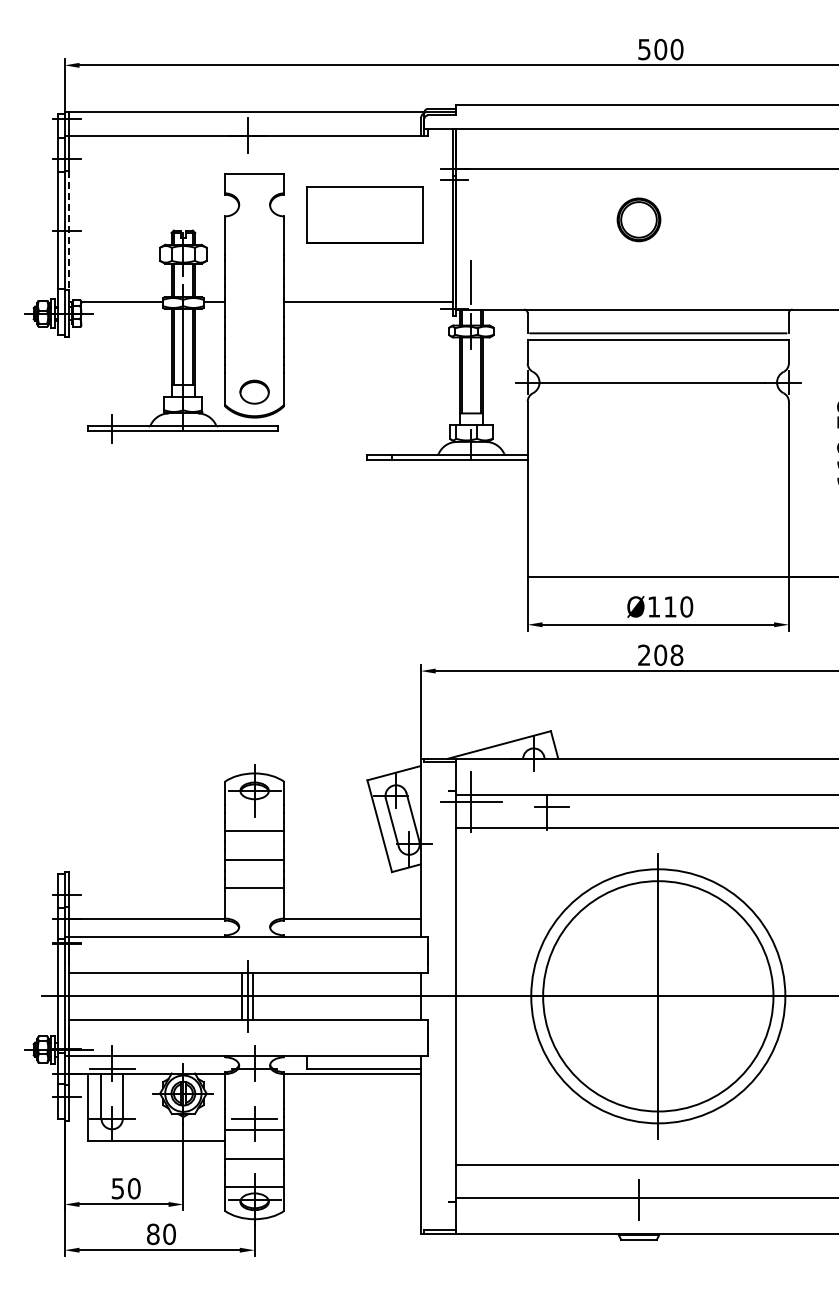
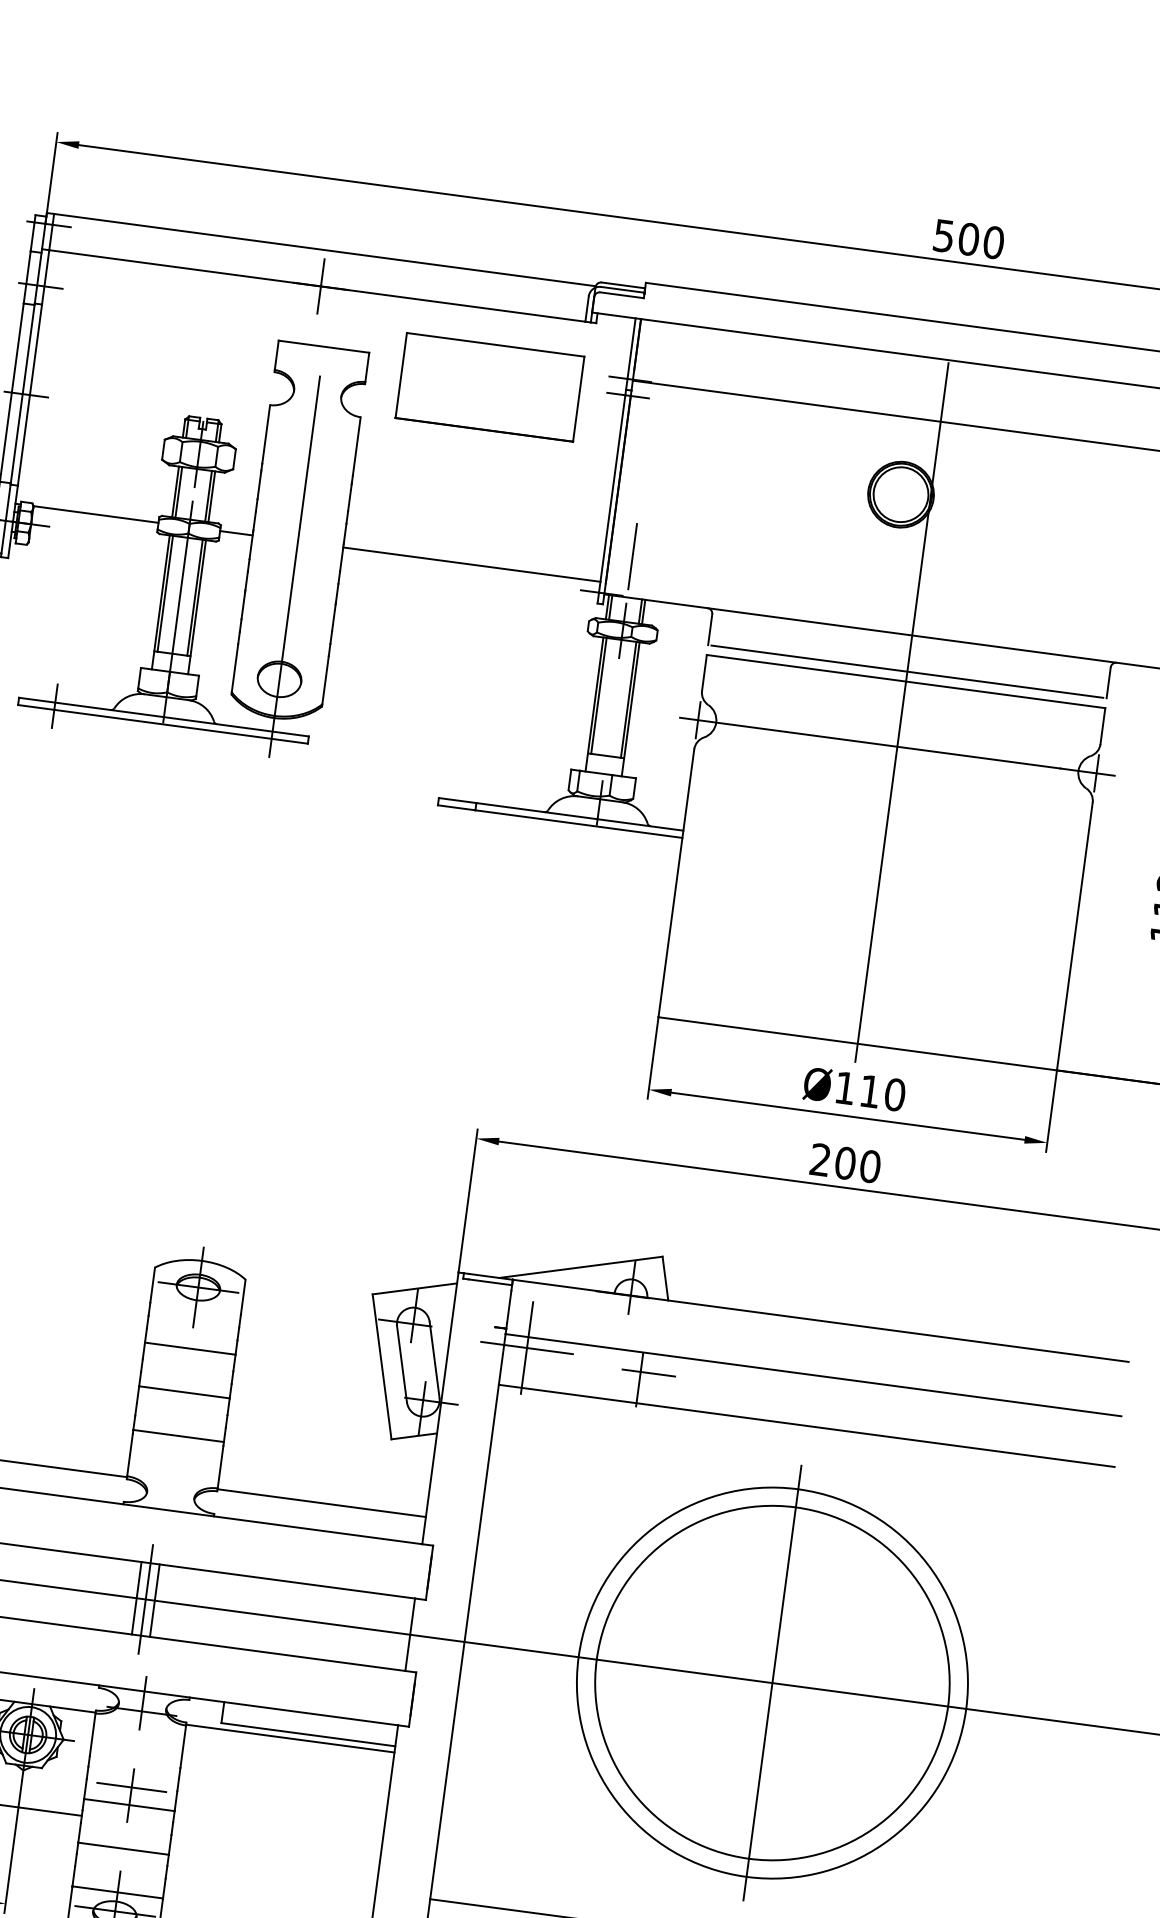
part: (364, 214) -> (489, 386), moved
line: (69, 231) -> (29, 396), dashed -> solid
line: (254, 318) -> (294, 566), added
line: (658, 360) -> (902, 713), added
text: (676, 655) -> (869, 1166), 208 -> 200

